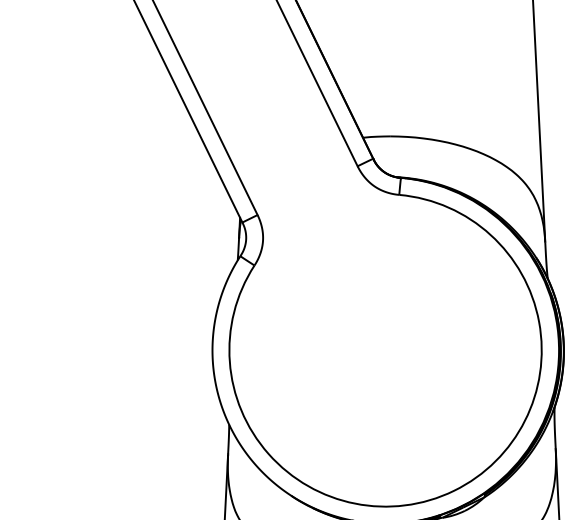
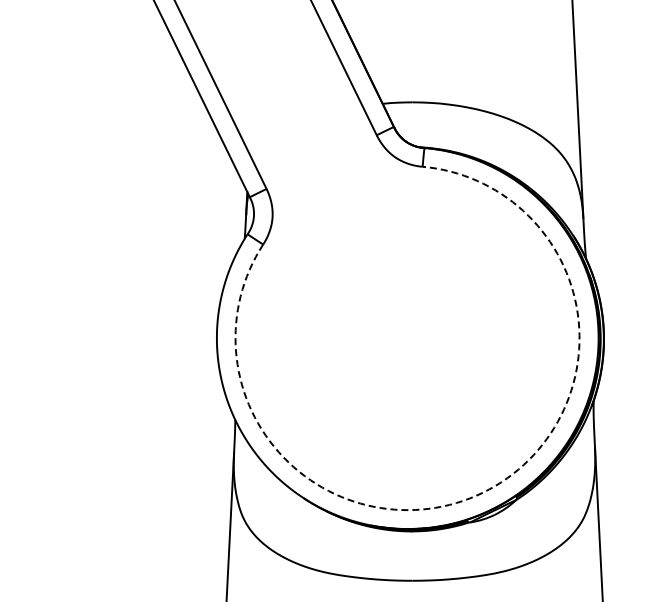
arc: (453, 490) -> (482, 492), solid -> dashed

